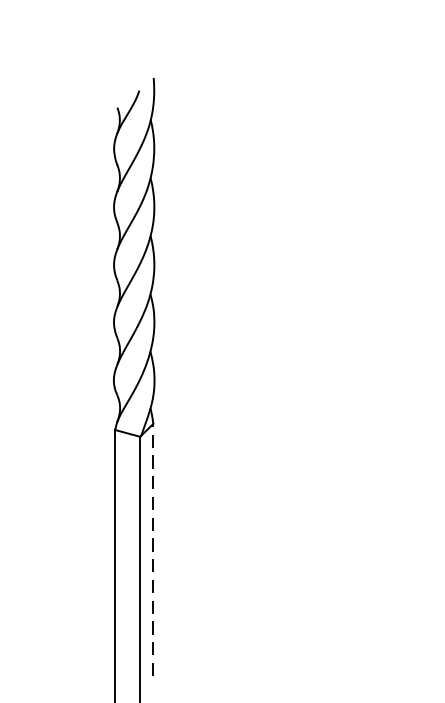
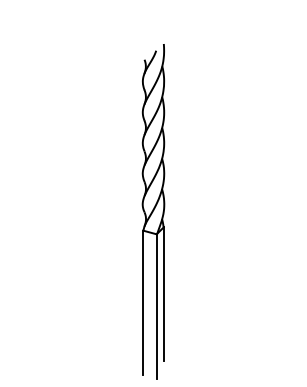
line: (153, 550) -> (163, 294), dashed -> solid

